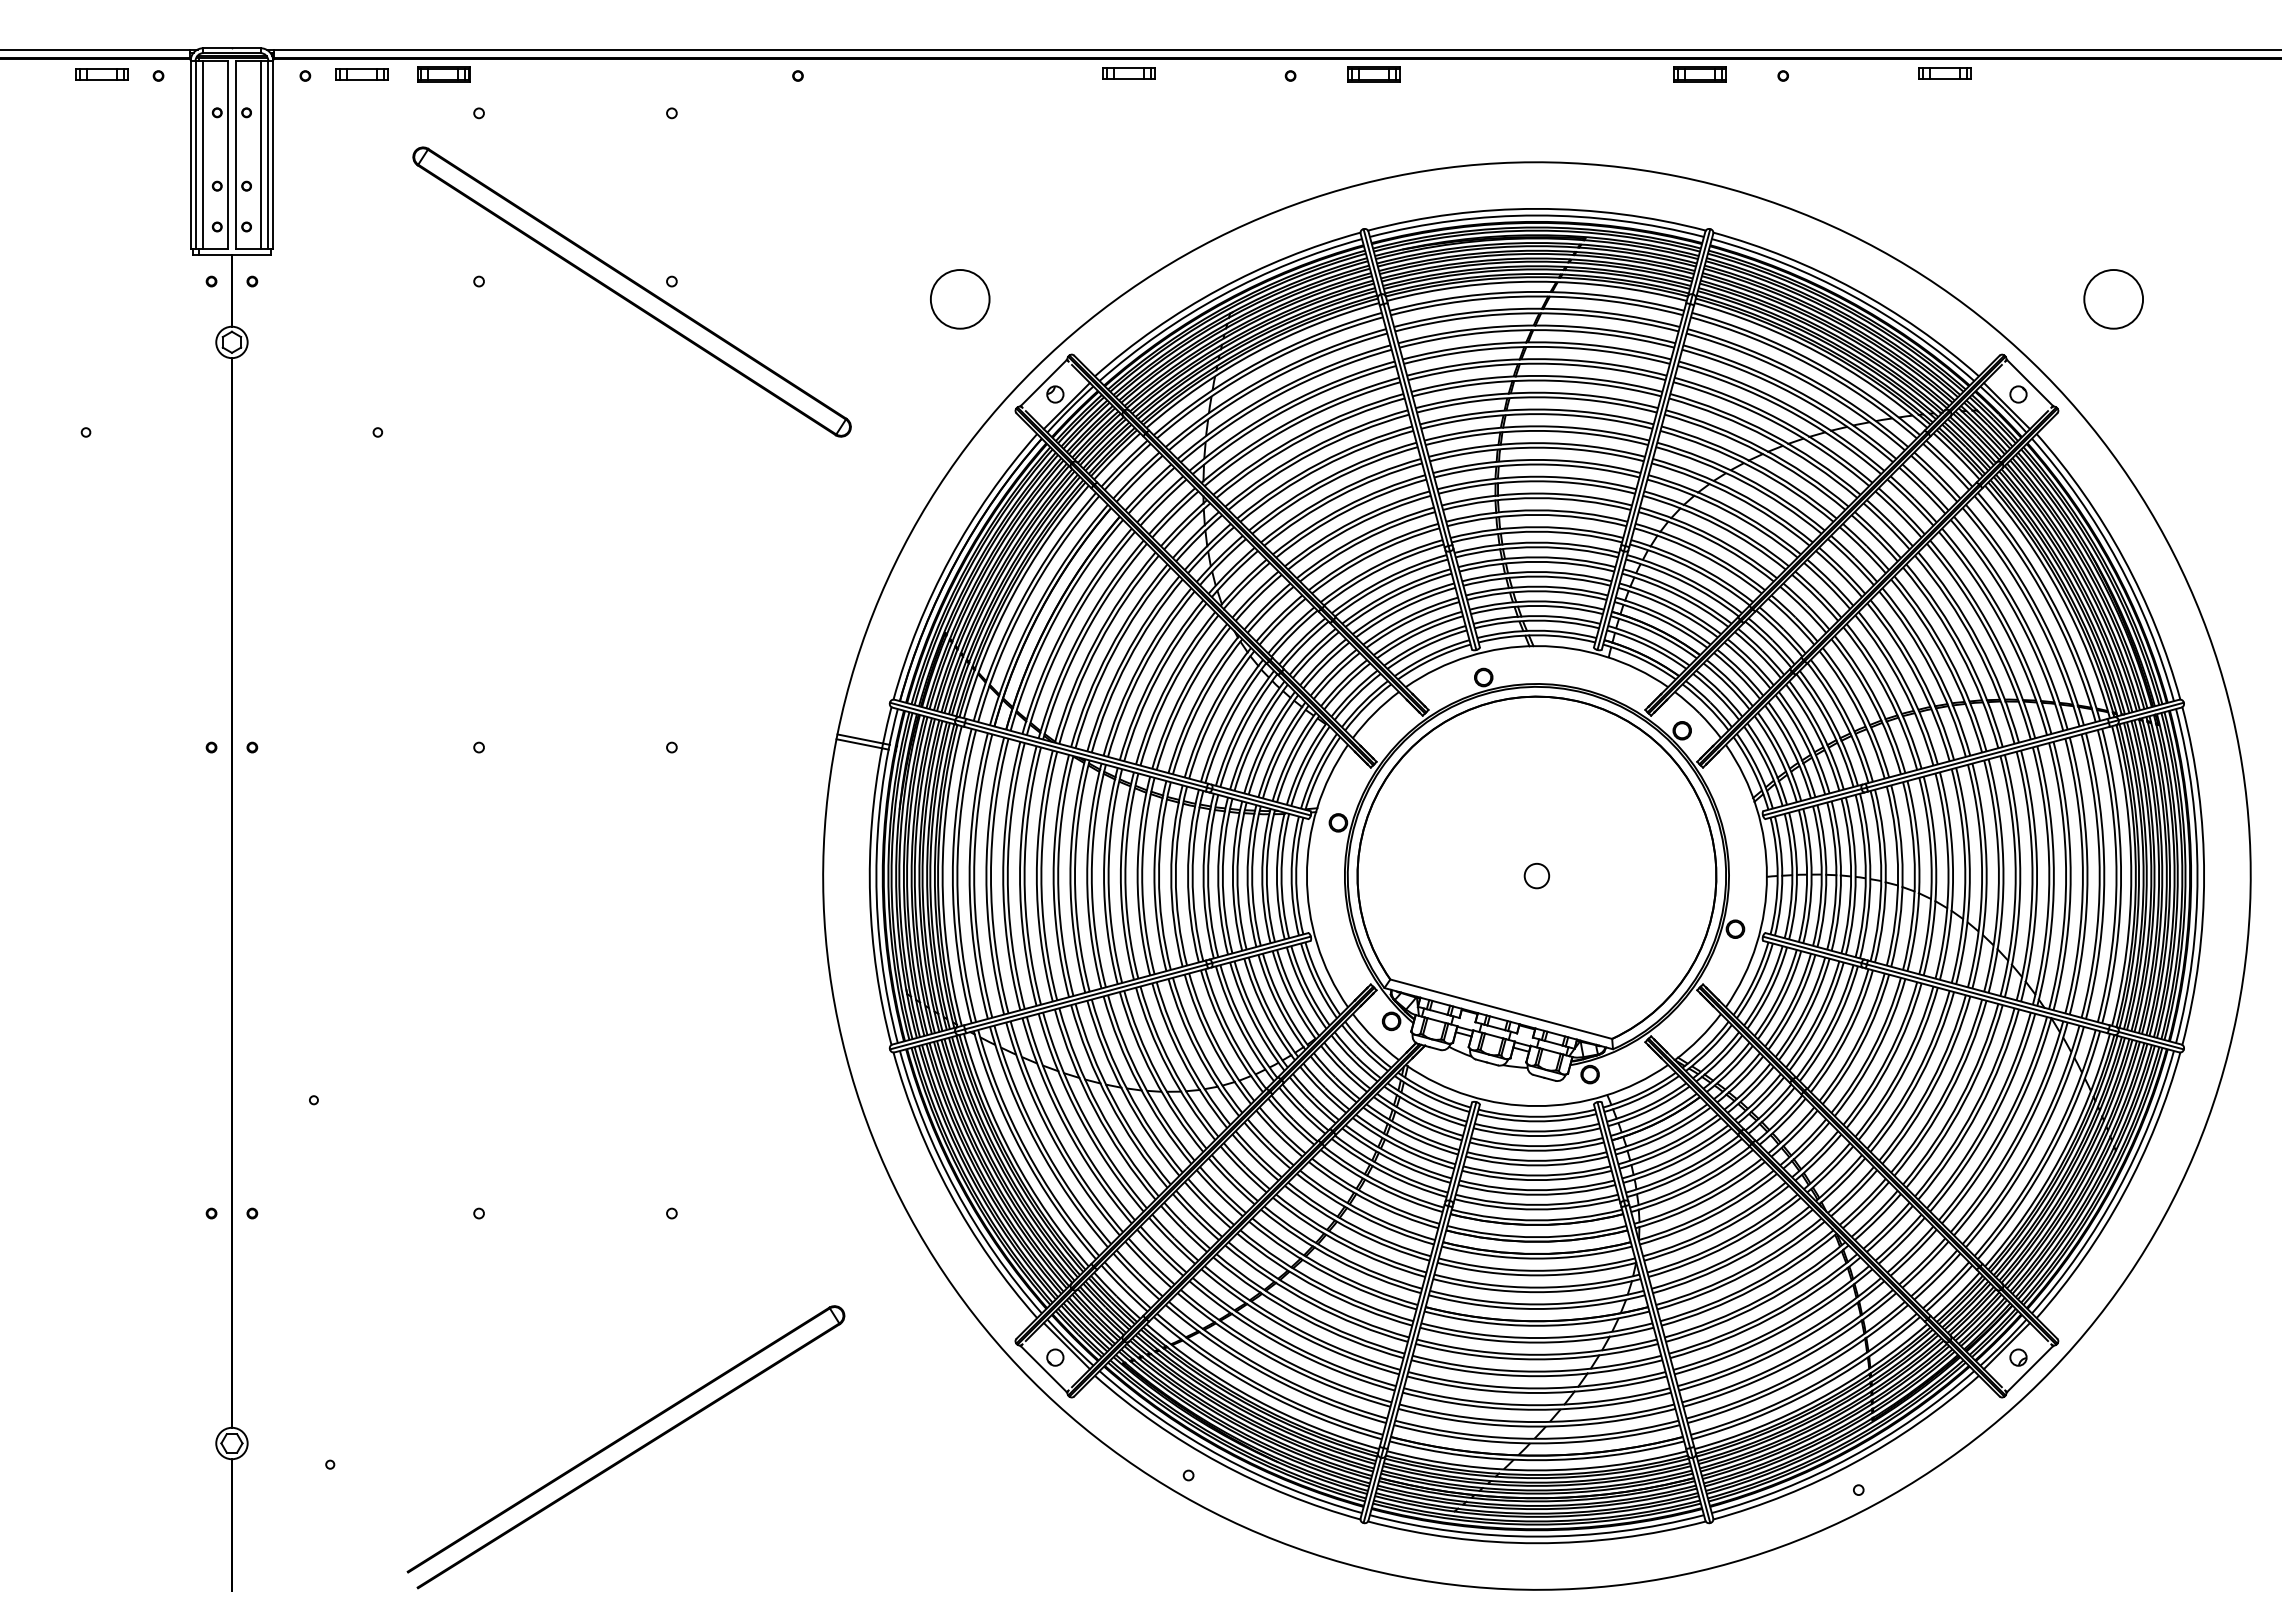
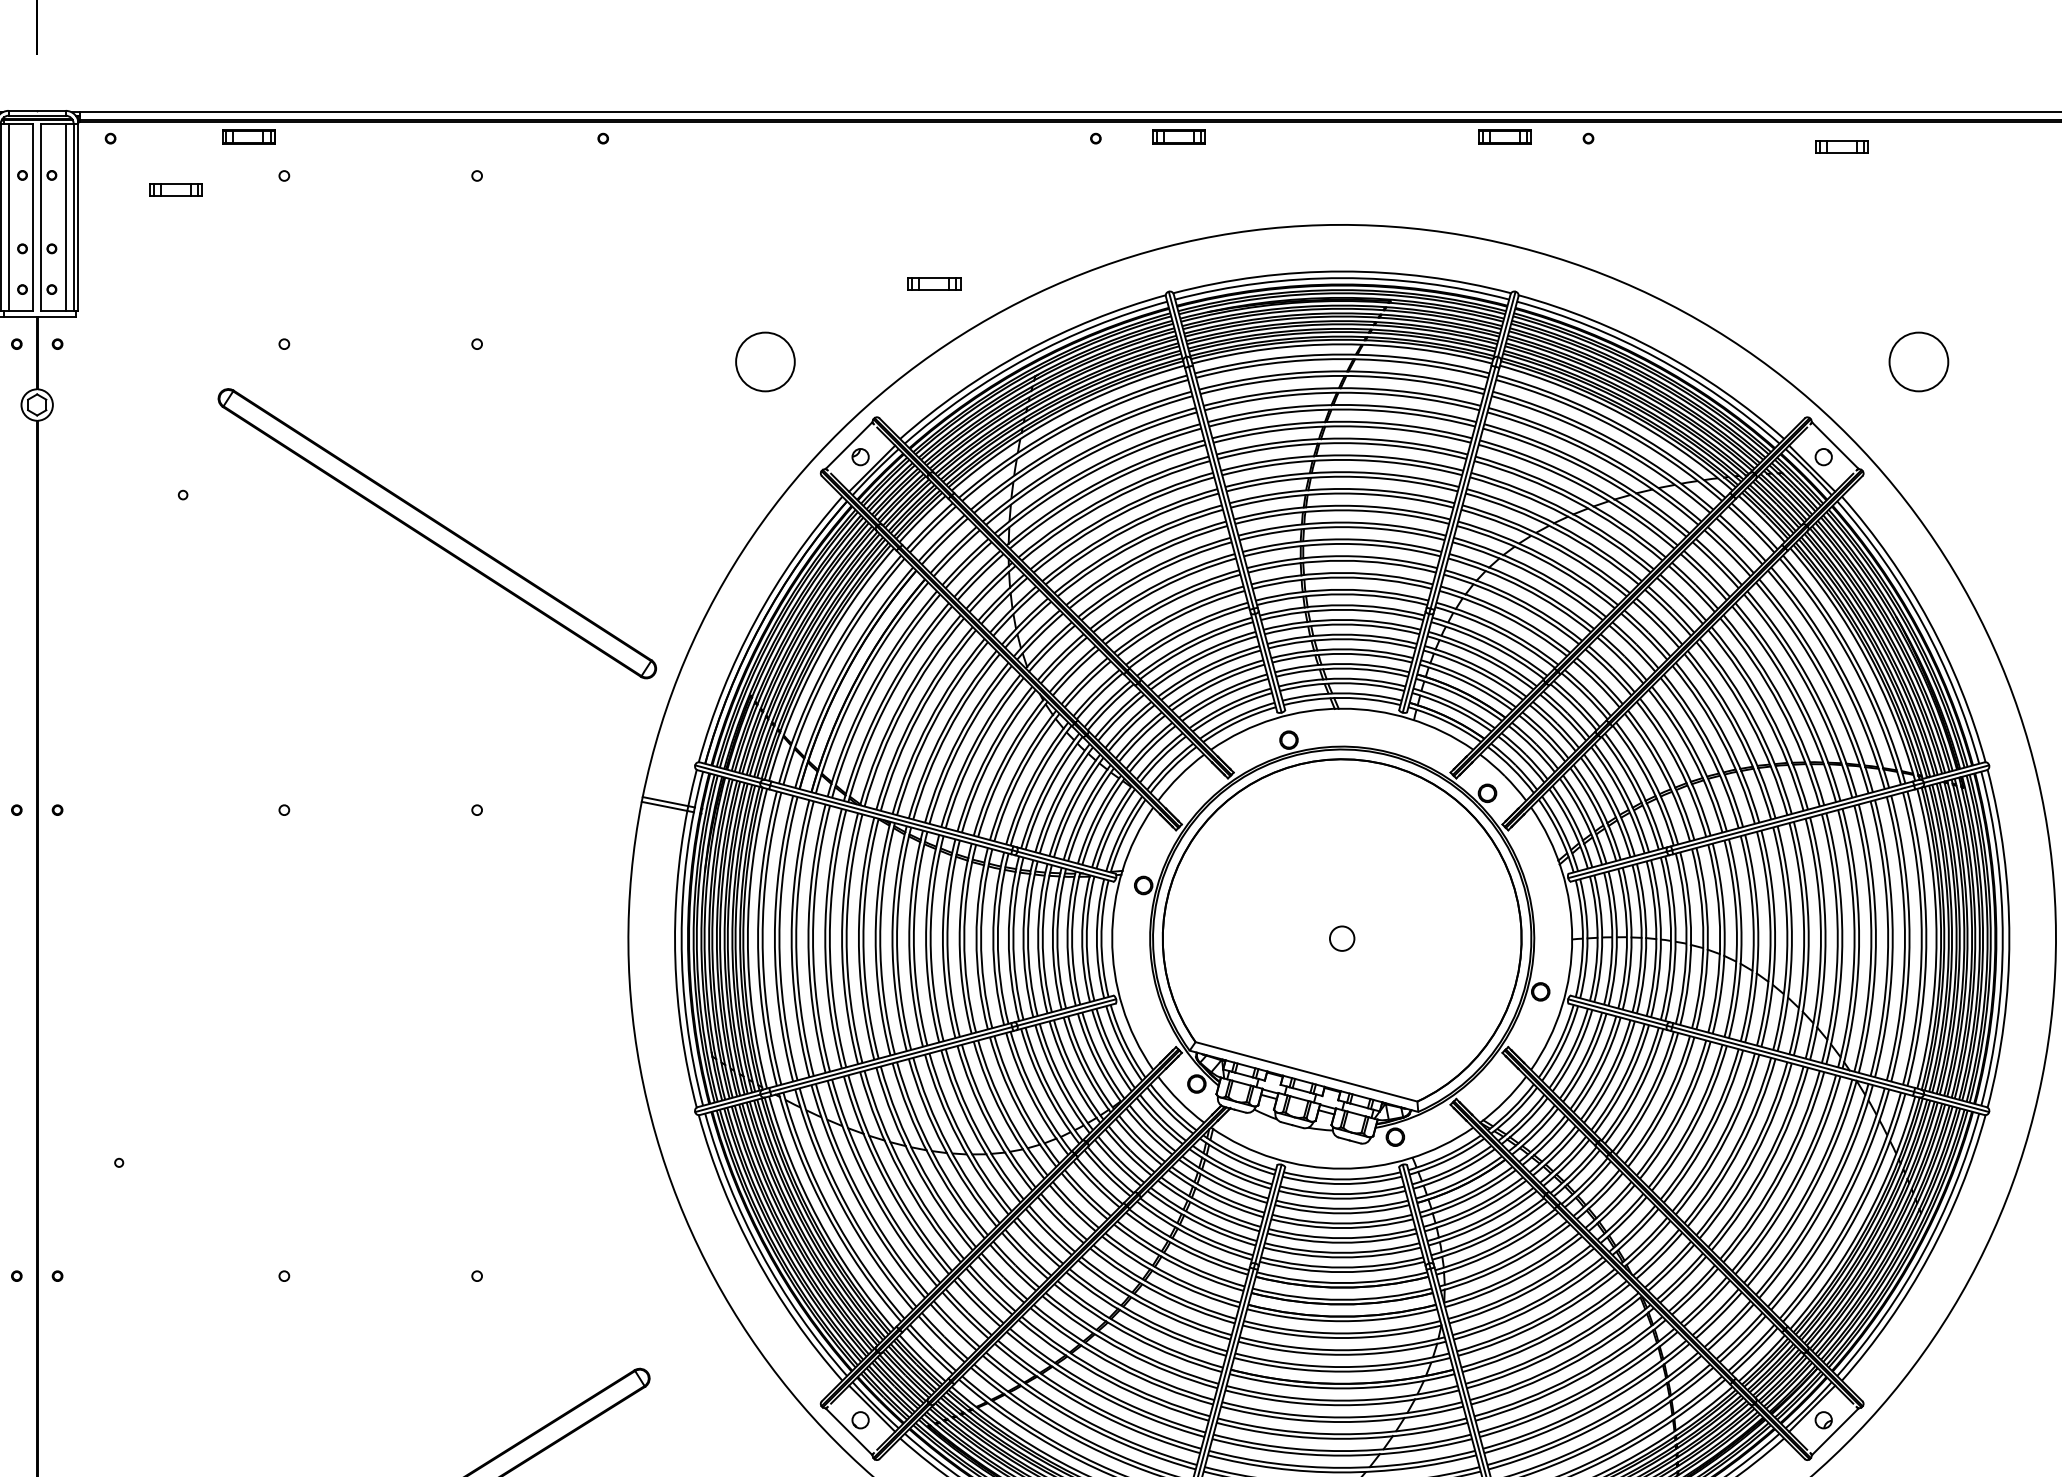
part: (1128, 73) -> (933, 284), moved
part: (1944, 73) -> (1841, 147), moved
part: (361, 74) -> (175, 190), moved
part: (631, 291) -> (436, 533), moved

